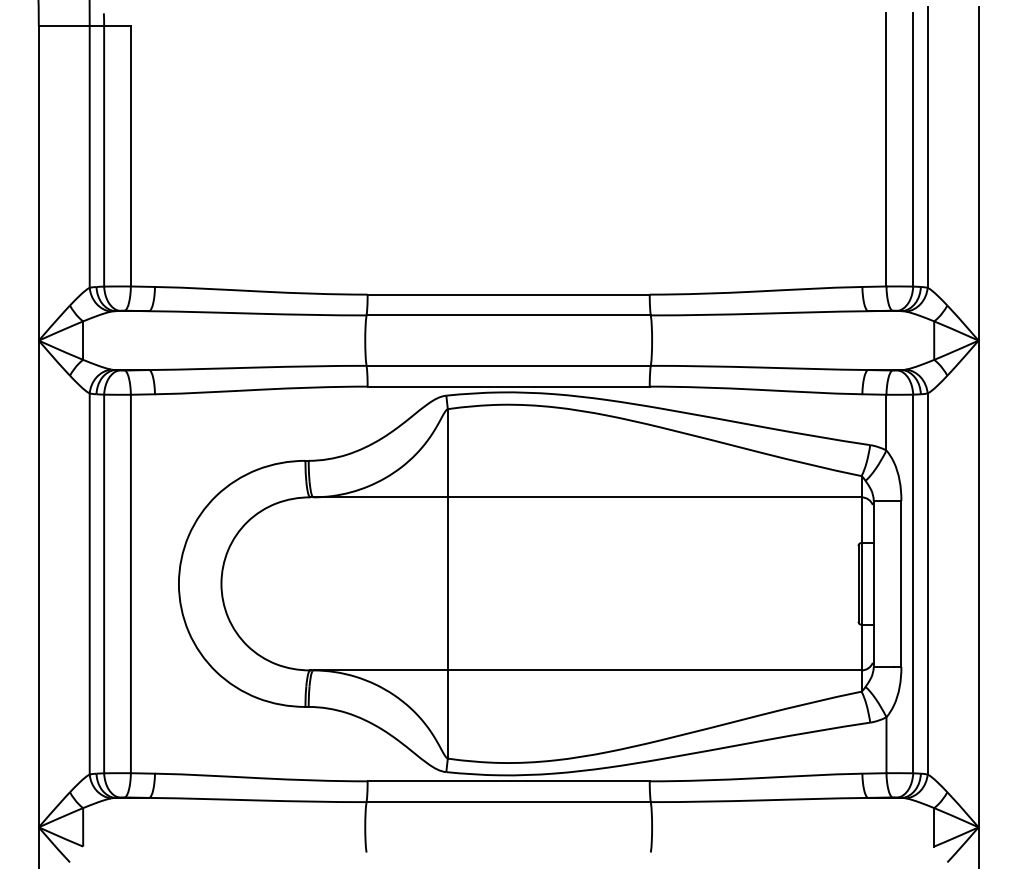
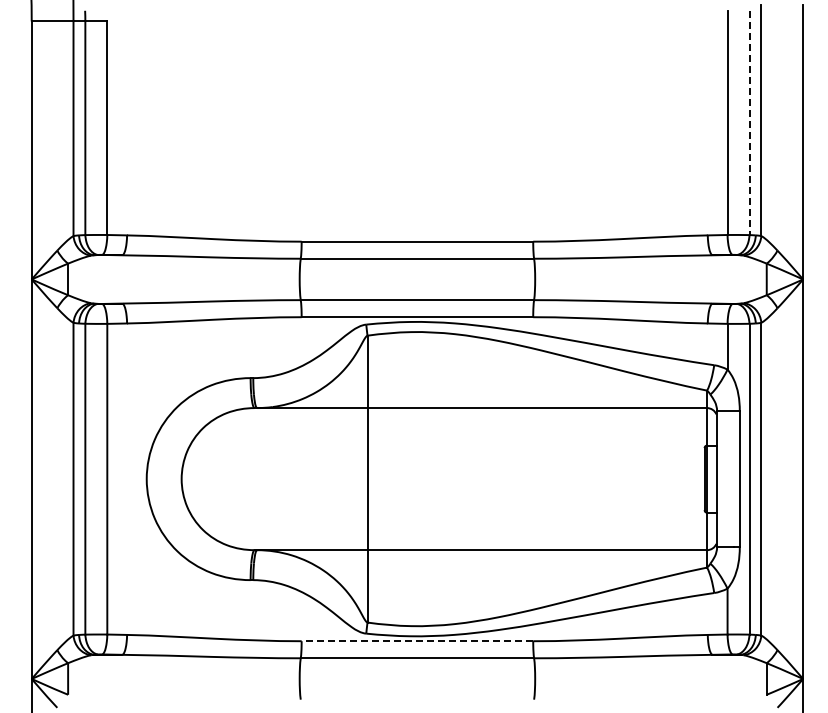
line: (913, 150) -> (749, 123), solid -> dashed
line: (508, 781) -> (417, 641), solid -> dashed

